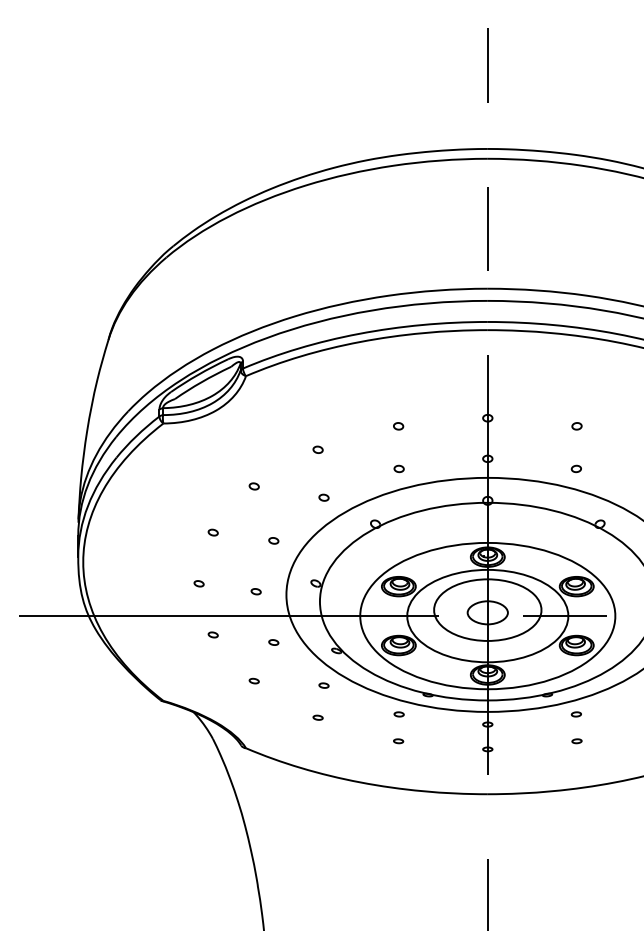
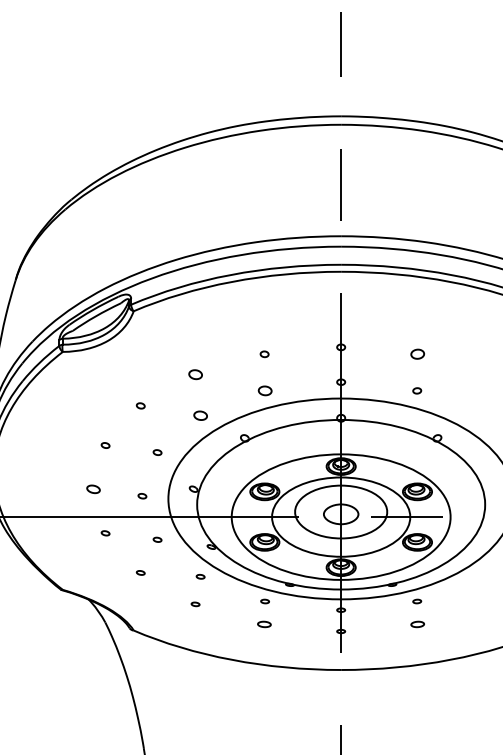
part: (576, 426) -> (417, 354), size x1.6
part: (317, 449) -> (195, 374), size x1.6
part: (398, 468) -> (264, 390), size x1.6
part: (323, 497) -> (200, 415), size x1.6
part: (198, 583) -> (92, 489), size x1.6
part: (398, 741) -> (264, 624), size x1.6
part: (576, 741) -> (417, 624), size x1.6

